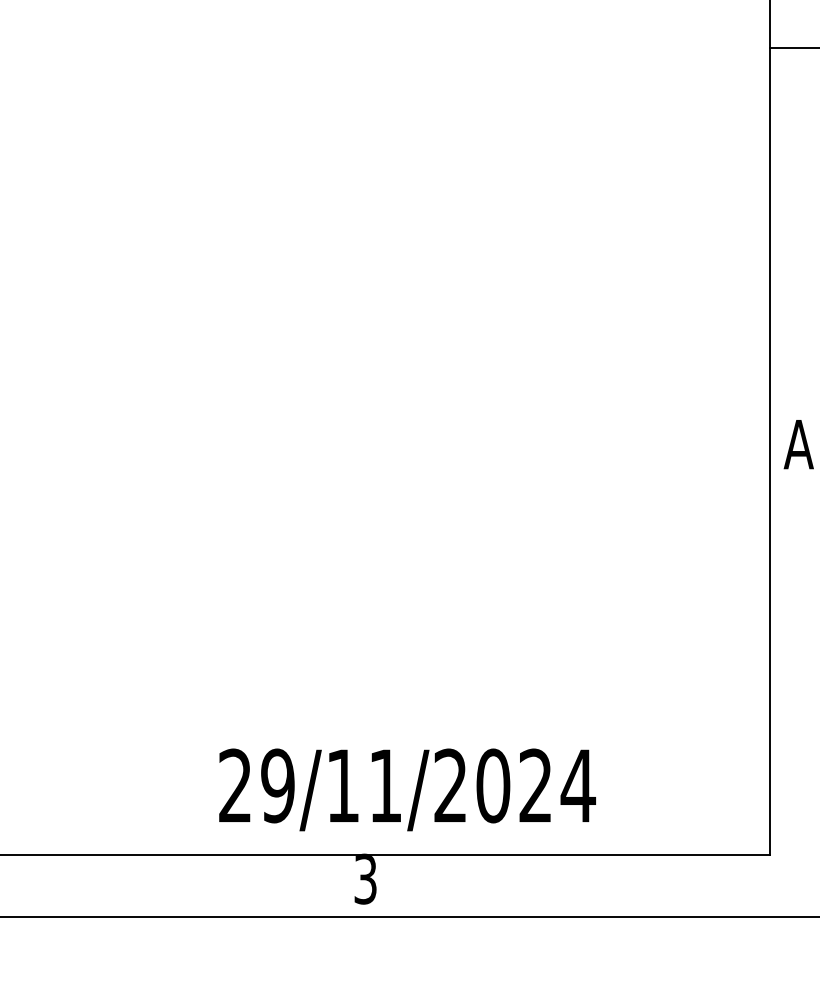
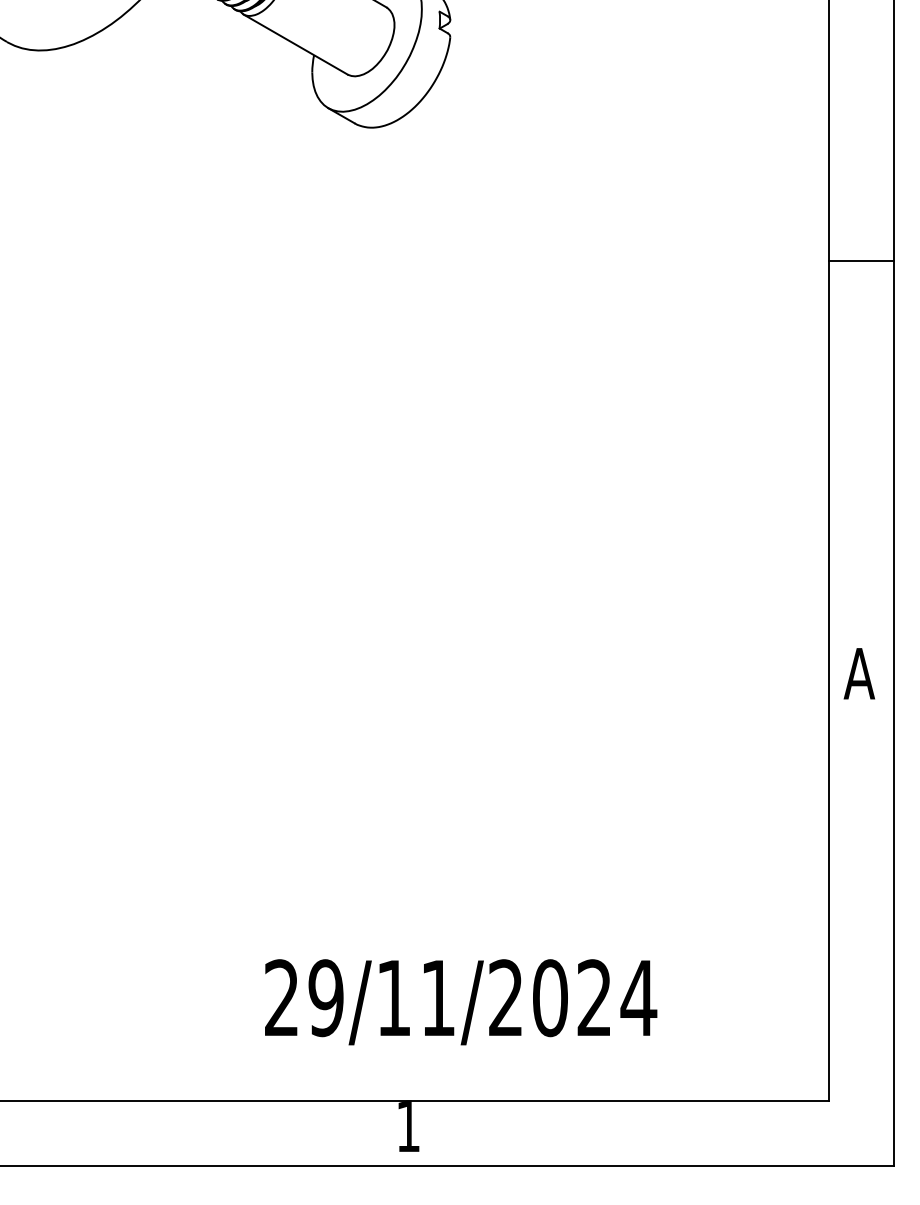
text: (407, 790) -> (461, 1002), moved
text: (365, 878) -> (408, 1125), 3 -> 1

